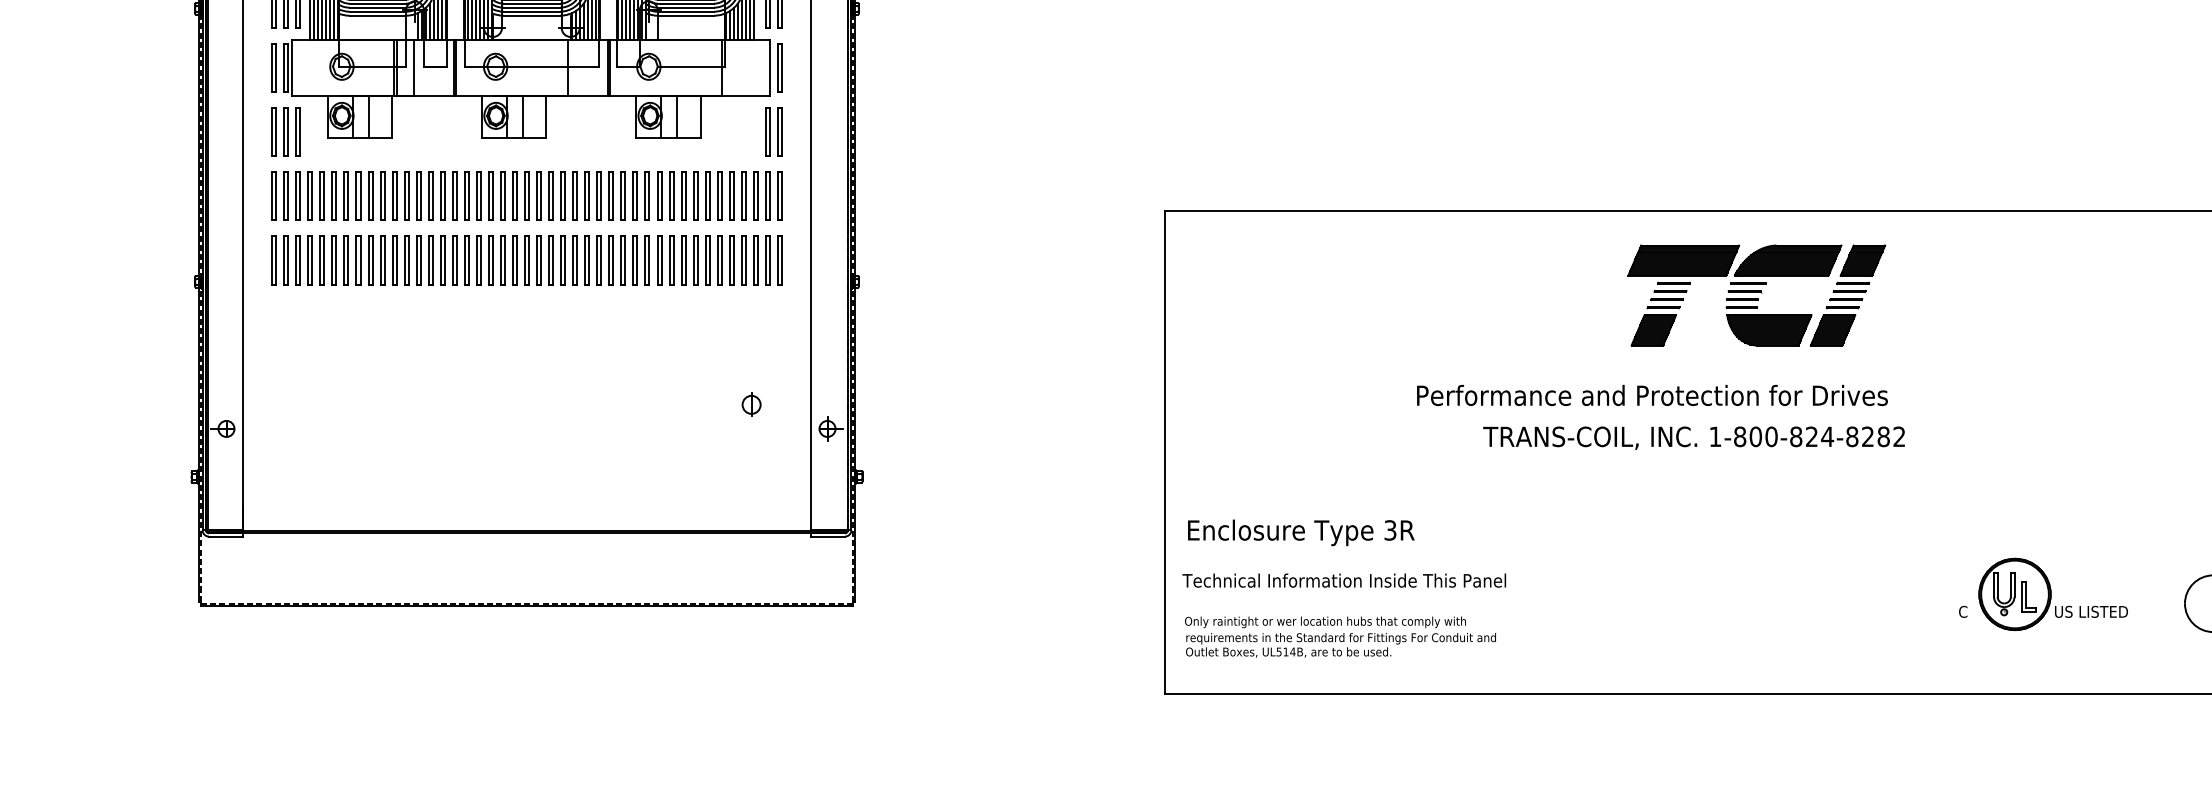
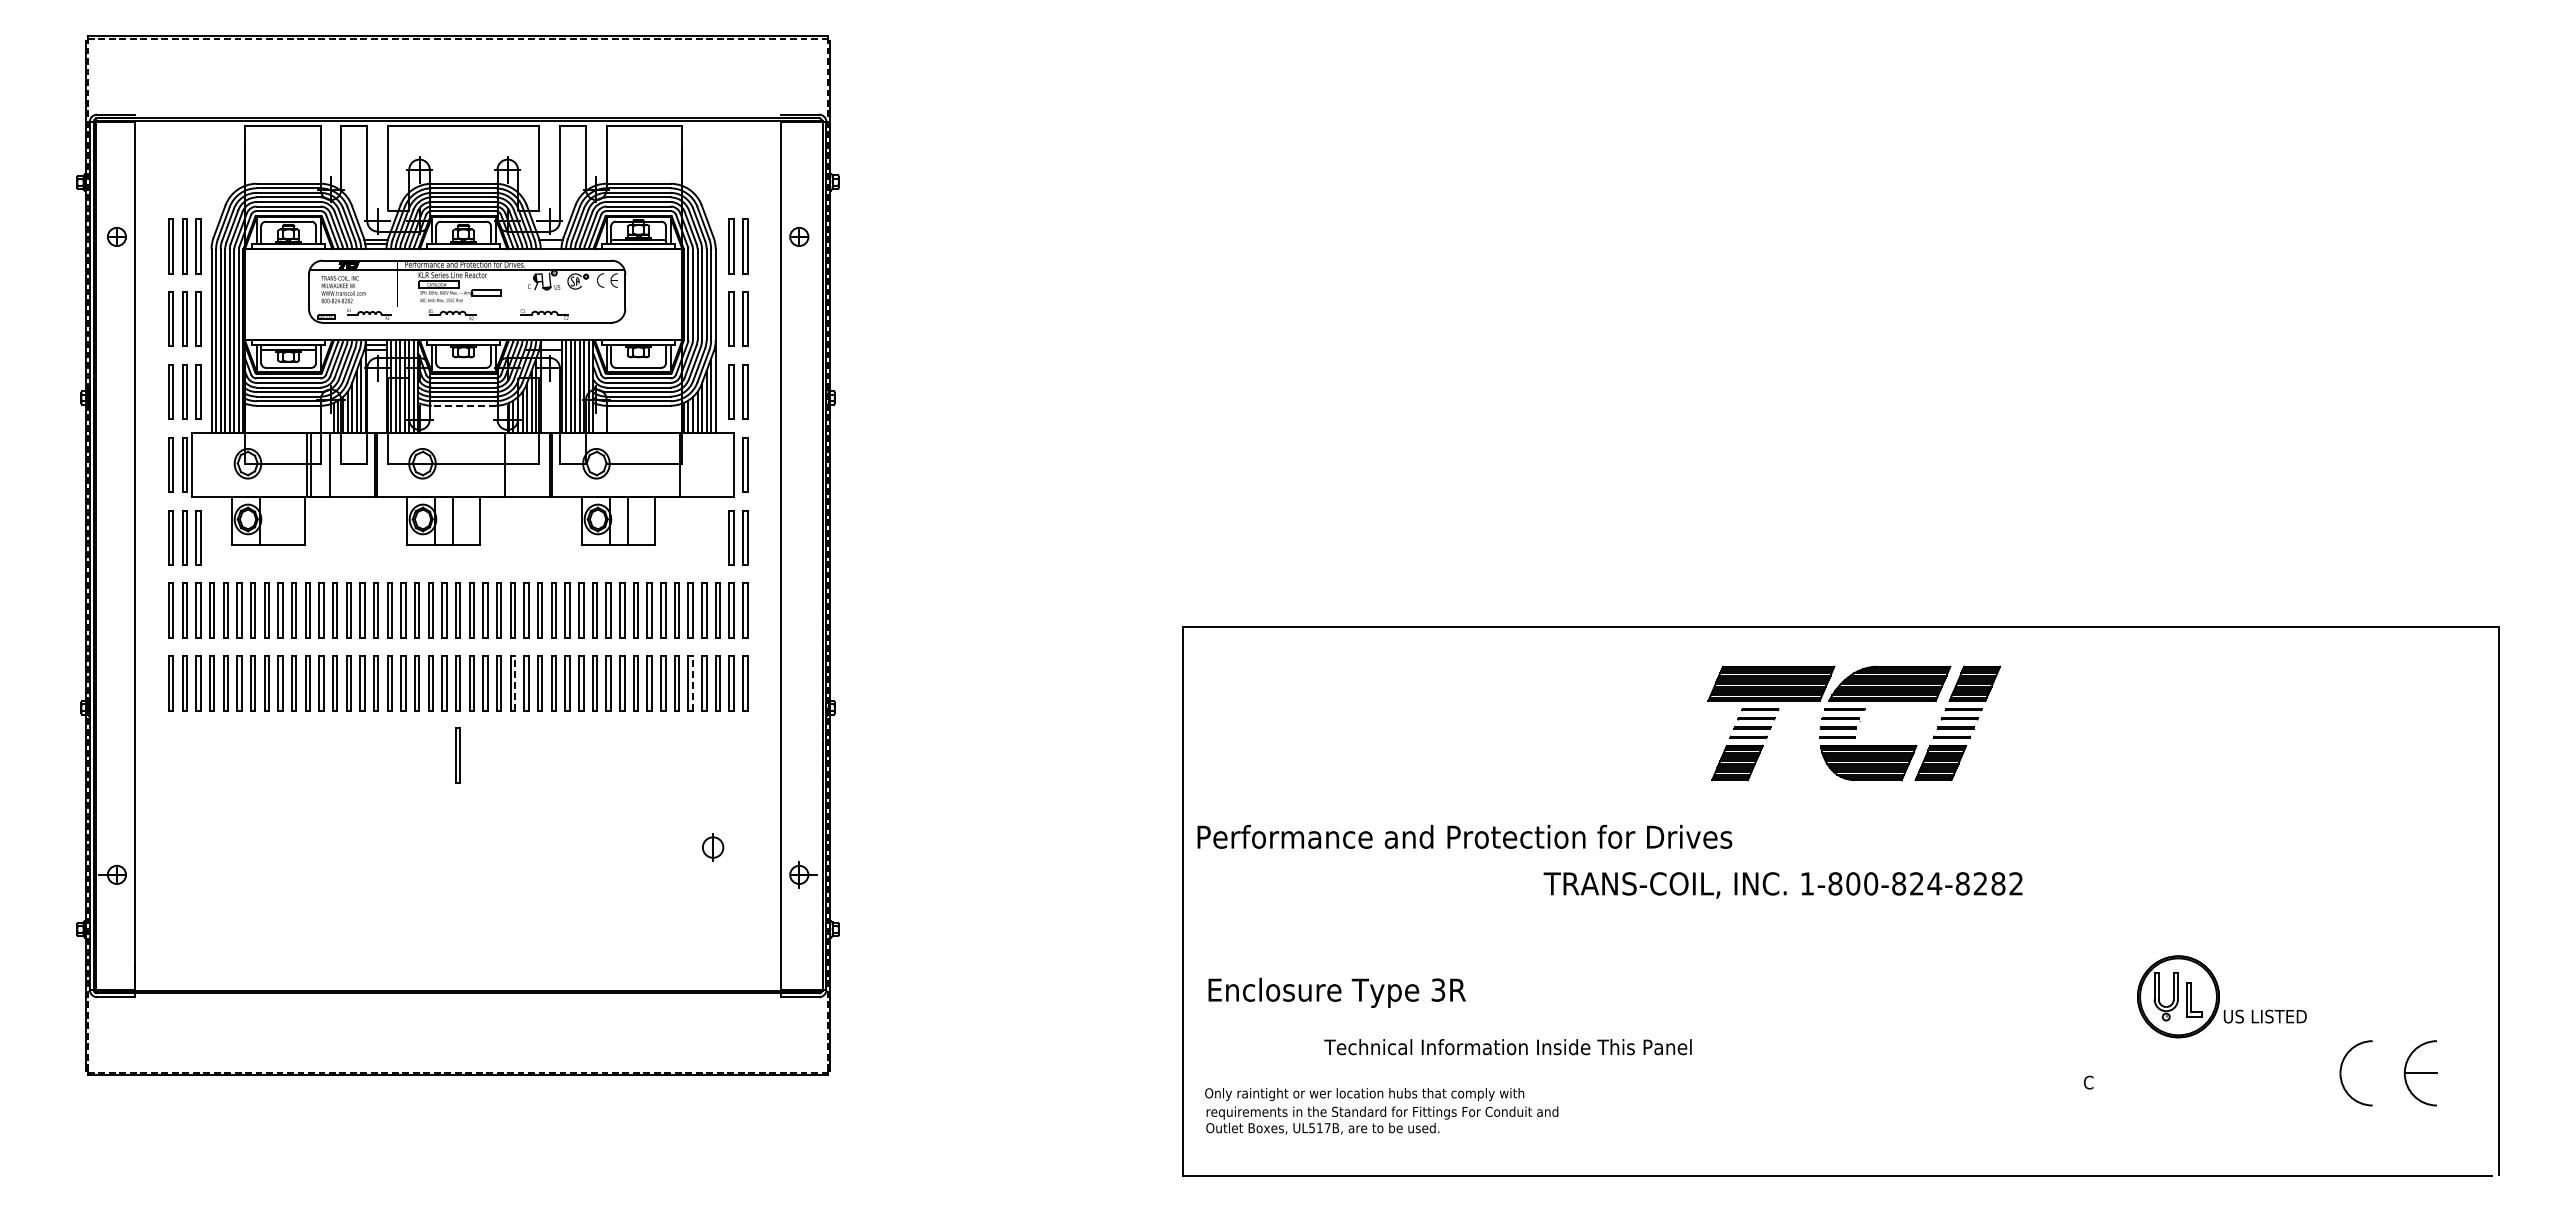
line: (531, 15) -> (463, 405), solid -> dashed
line: (368, 116) -> (278, 520), removed
line: (577, 260) -> (515, 683), solid -> dashed
line: (733, 260) -> (692, 683), solid -> dashed
part: (526, 323) -> (457, 755), added
text: (1652, 395) -> (1464, 836), moved
text: (1343, 580) -> (1507, 1047), moved
part: (2052, 594) -> (2221, 996), moved
text: (1292, 652) -> (1327, 1128), UL514B, -> UL517B,

